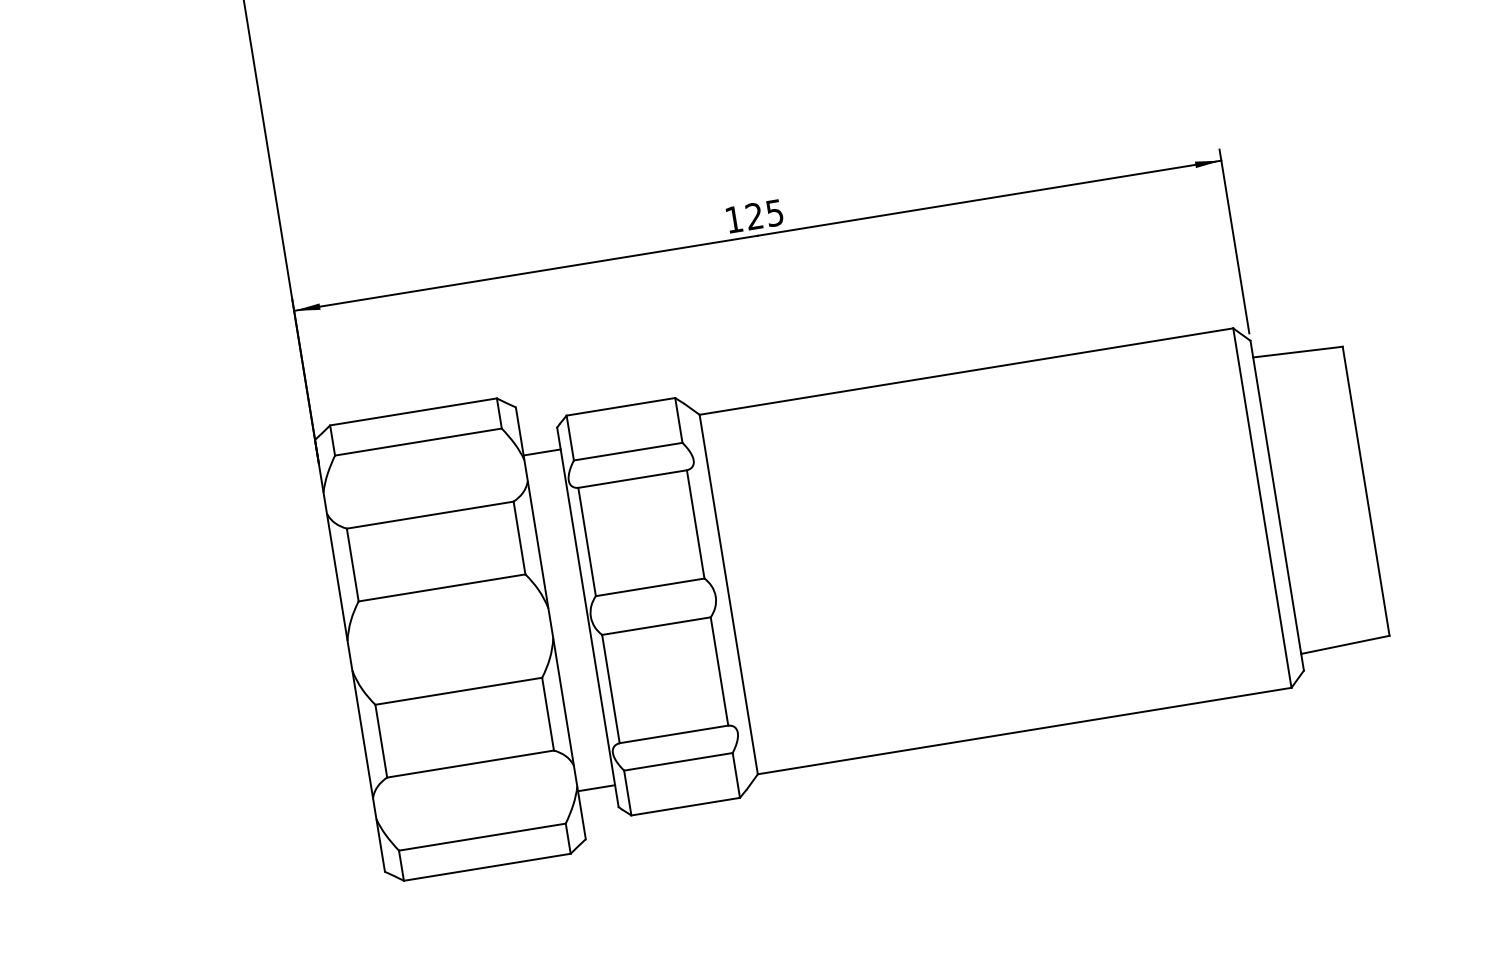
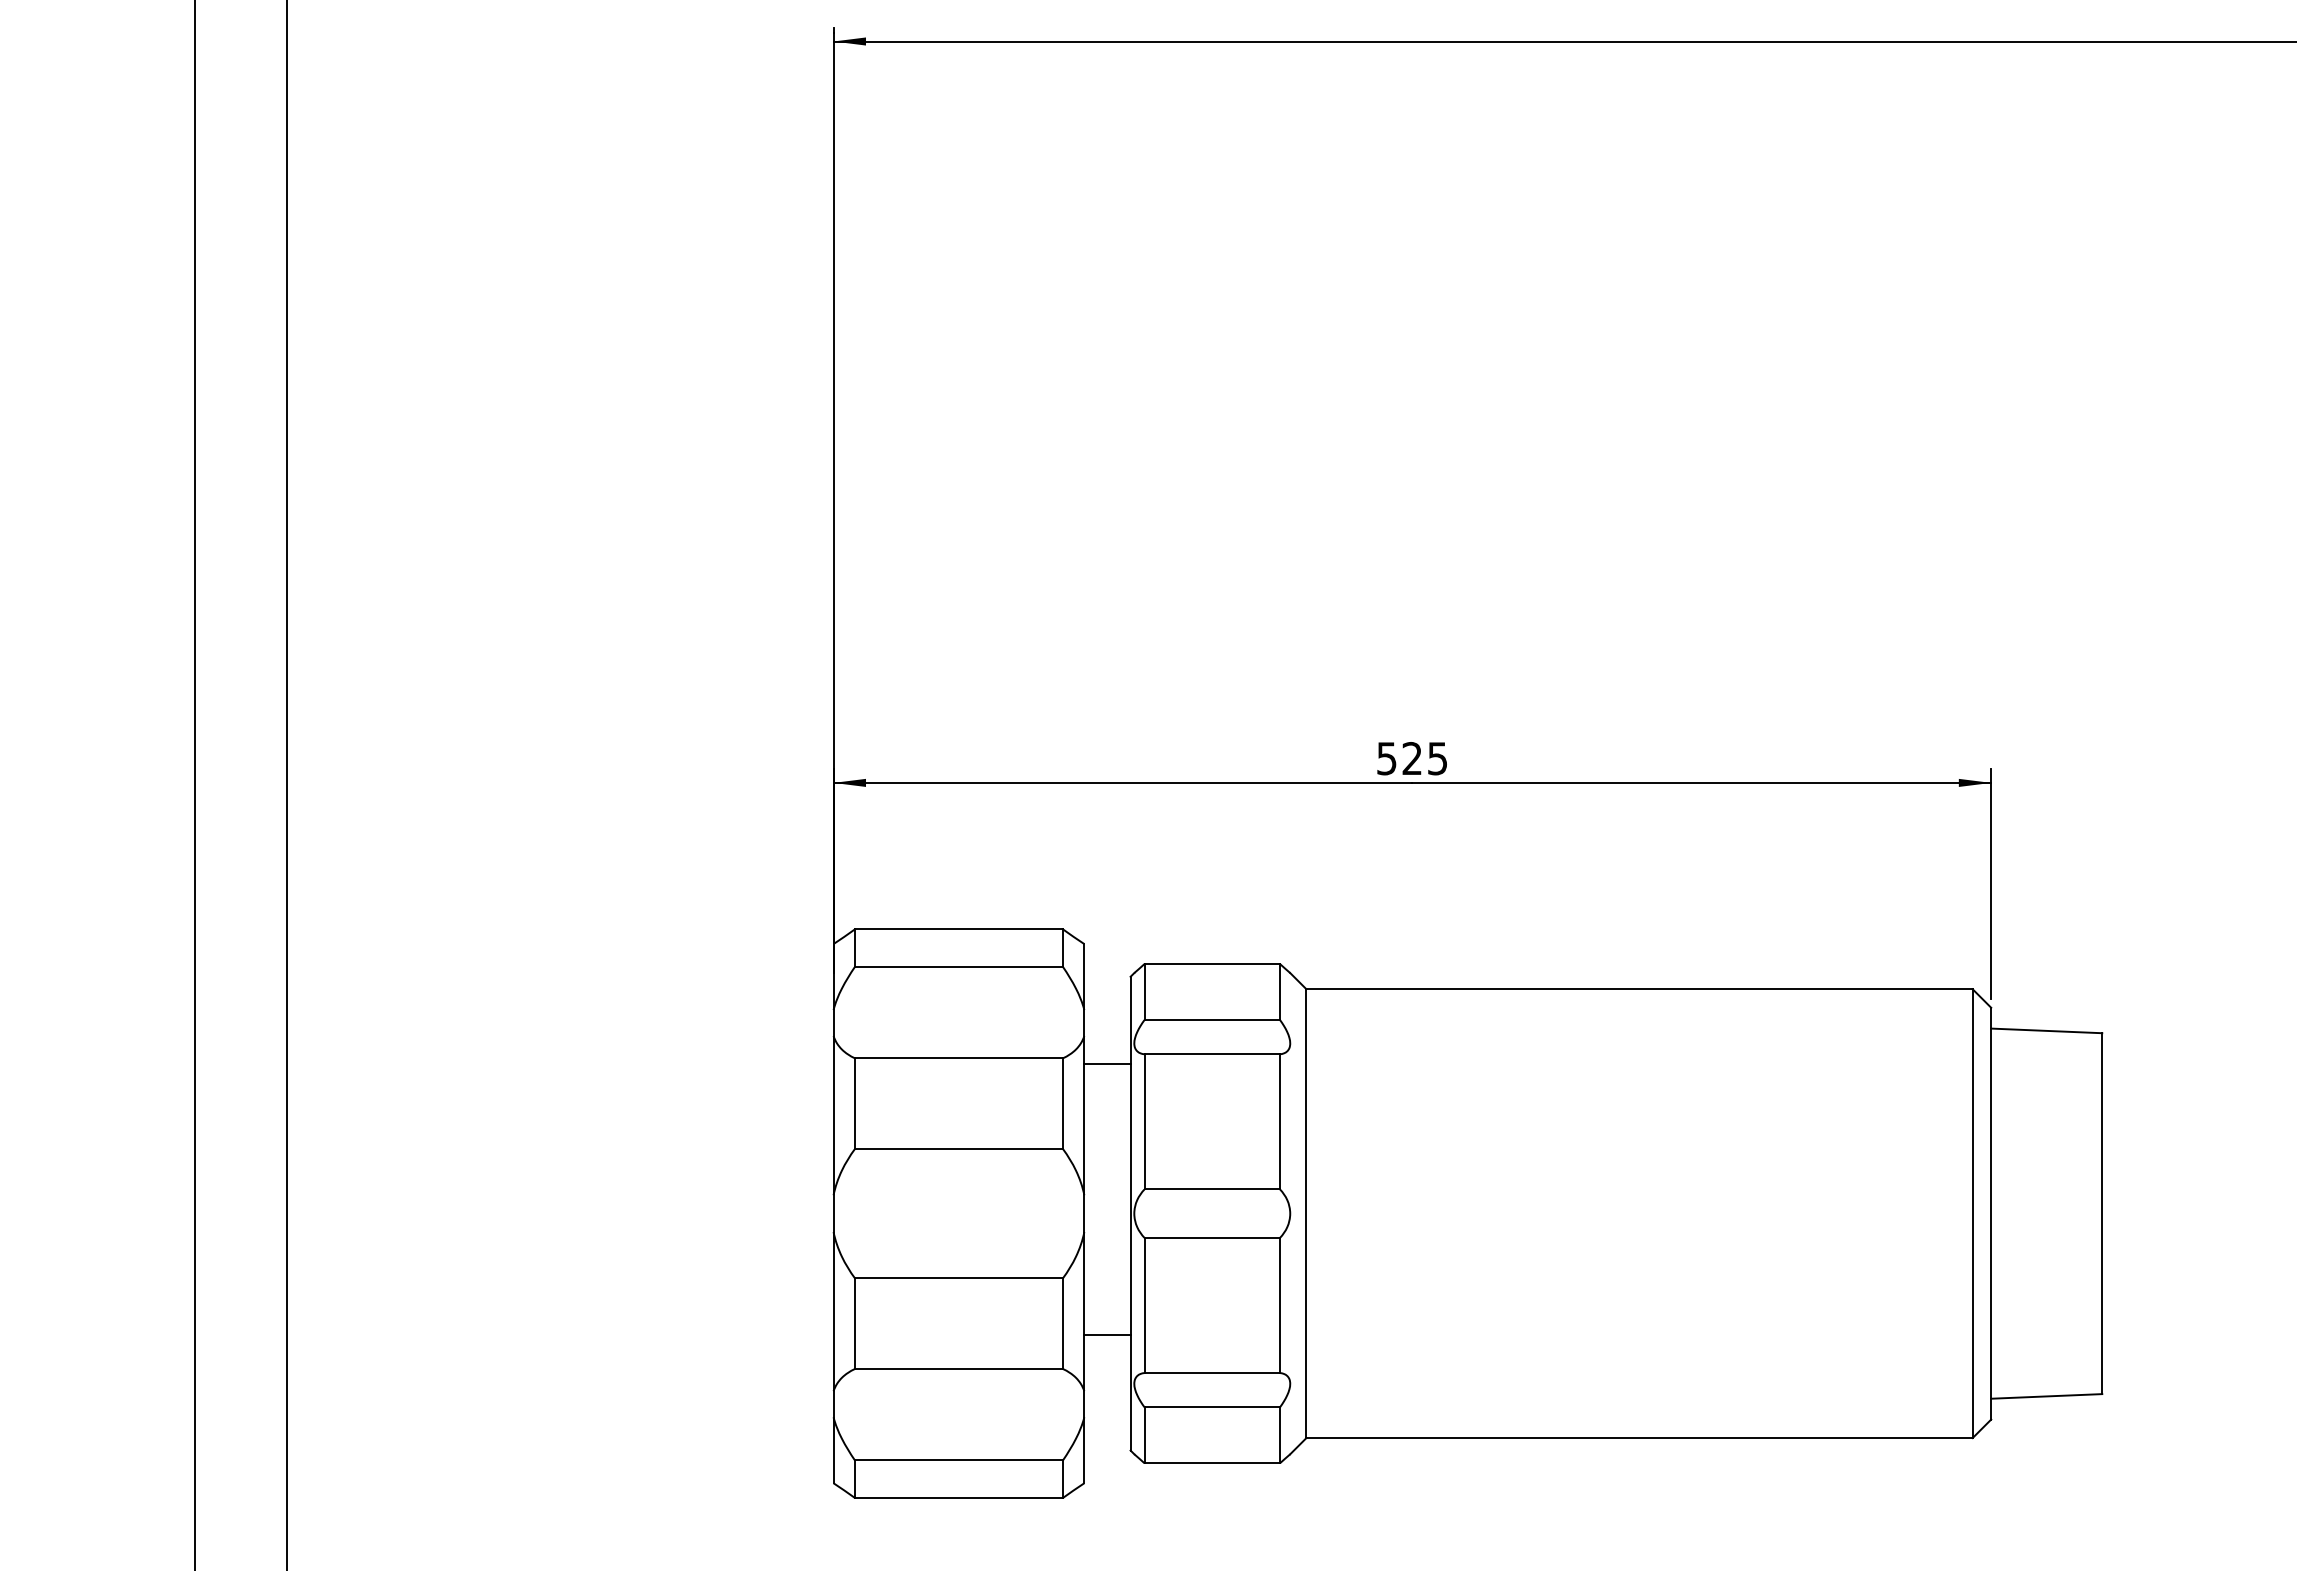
text: (733, 219) -> (1386, 758), 125 -> 525
line: (542, 452) -> (1107, 1064), moved
line: (596, 788) -> (1107, 1335), moved

